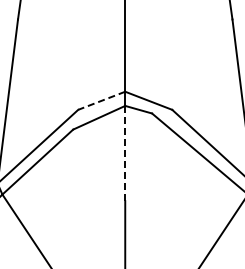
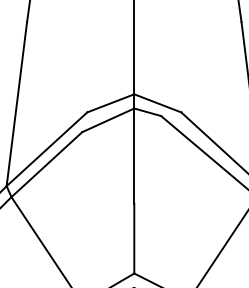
line: (101, 100) -> (110, 103), dashed -> solid
line: (125, 153) -> (134, 156), dashed -> solid

